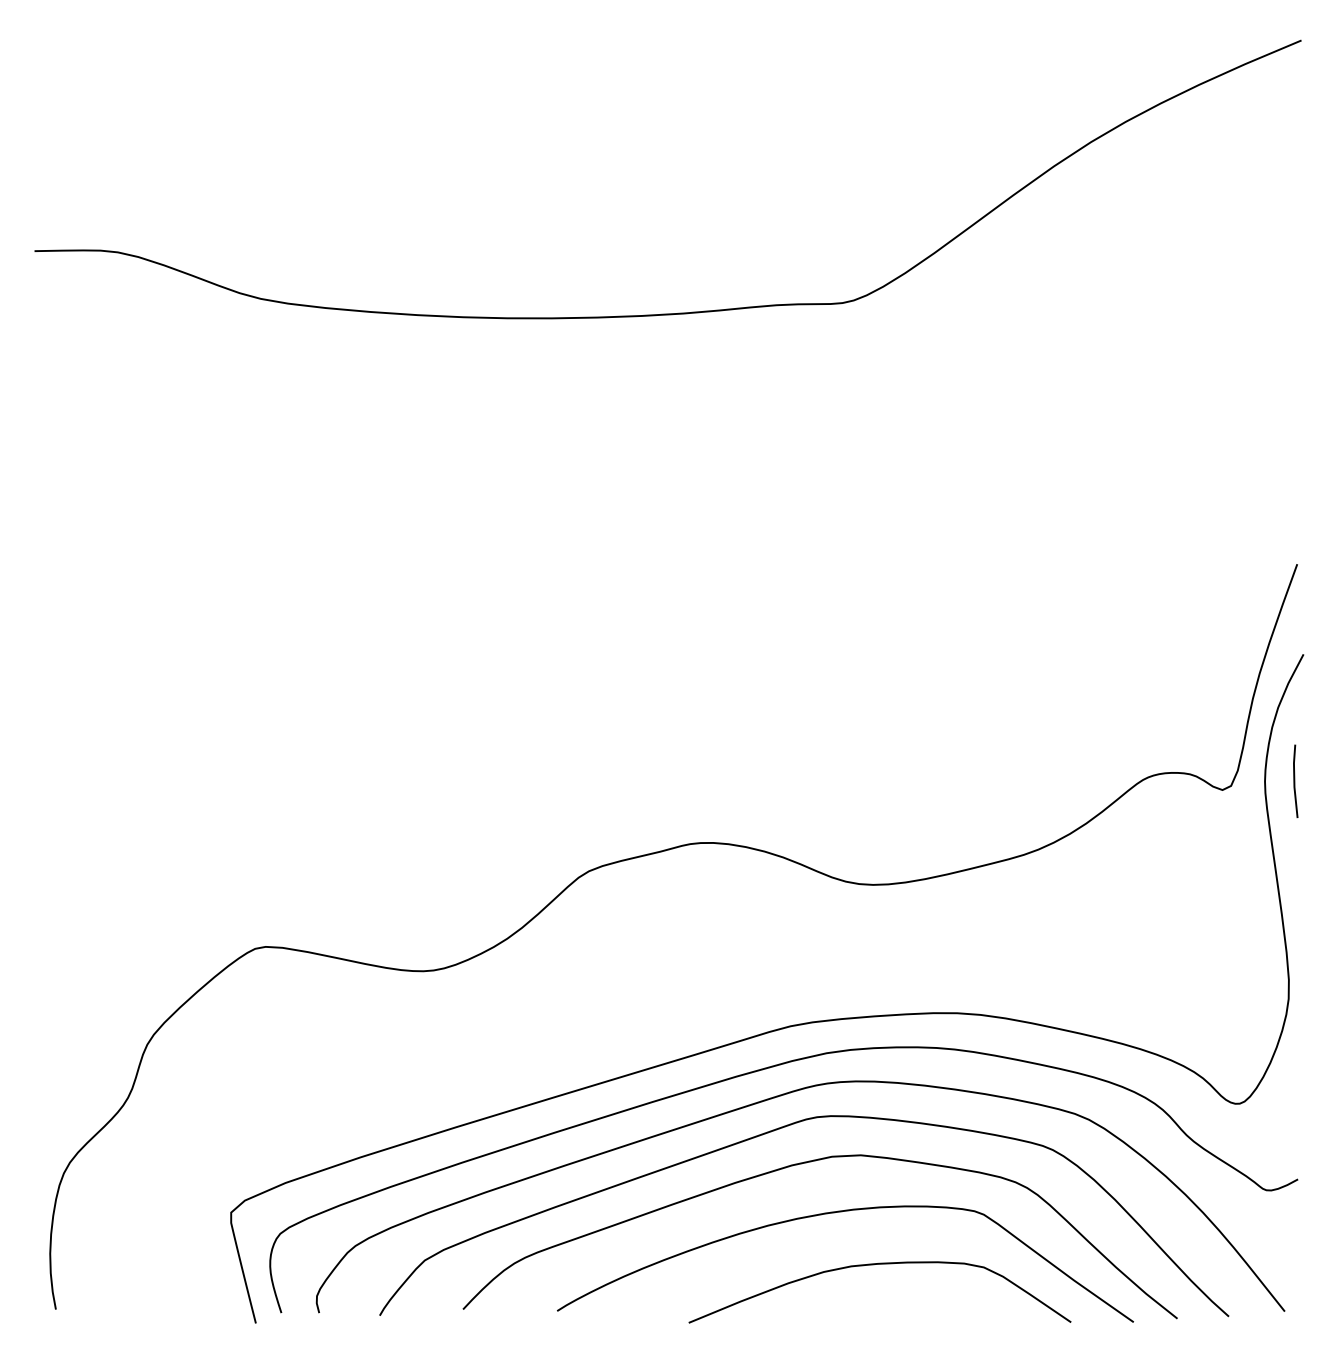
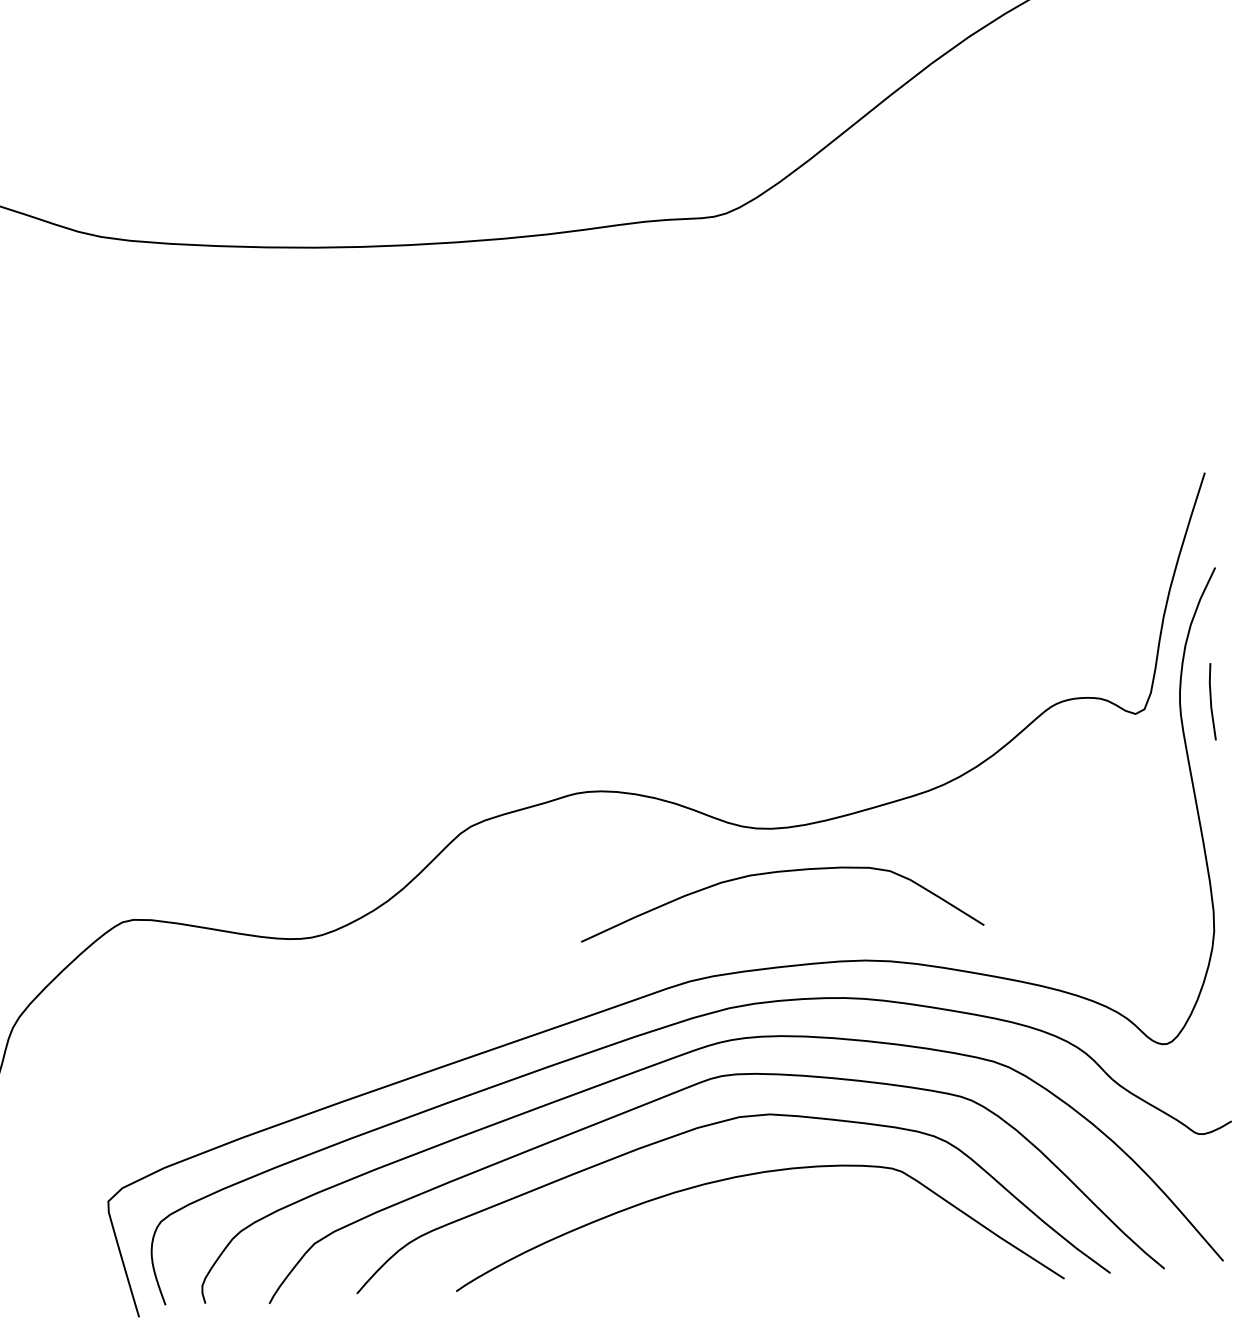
curve: (874, 1265) -> (774, 873), moved

